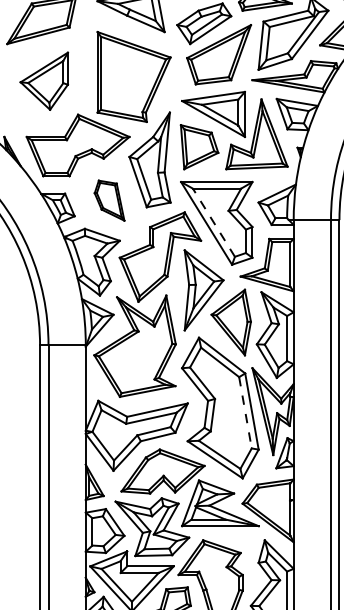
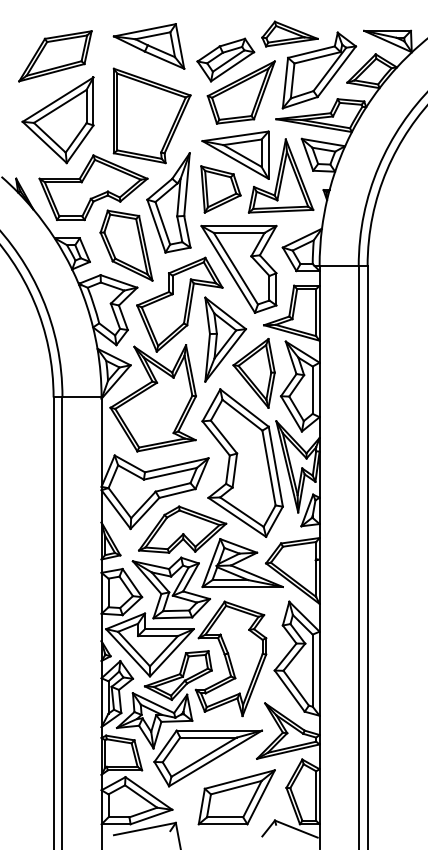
part: (43, 81) -> (57, 120), size x1.43
part: (109, 200) -> (126, 245), size x1.67
line: (213, 222) -> (235, 268), dashed -> solid
line: (245, 413) -> (269, 468), dashed -> solid

